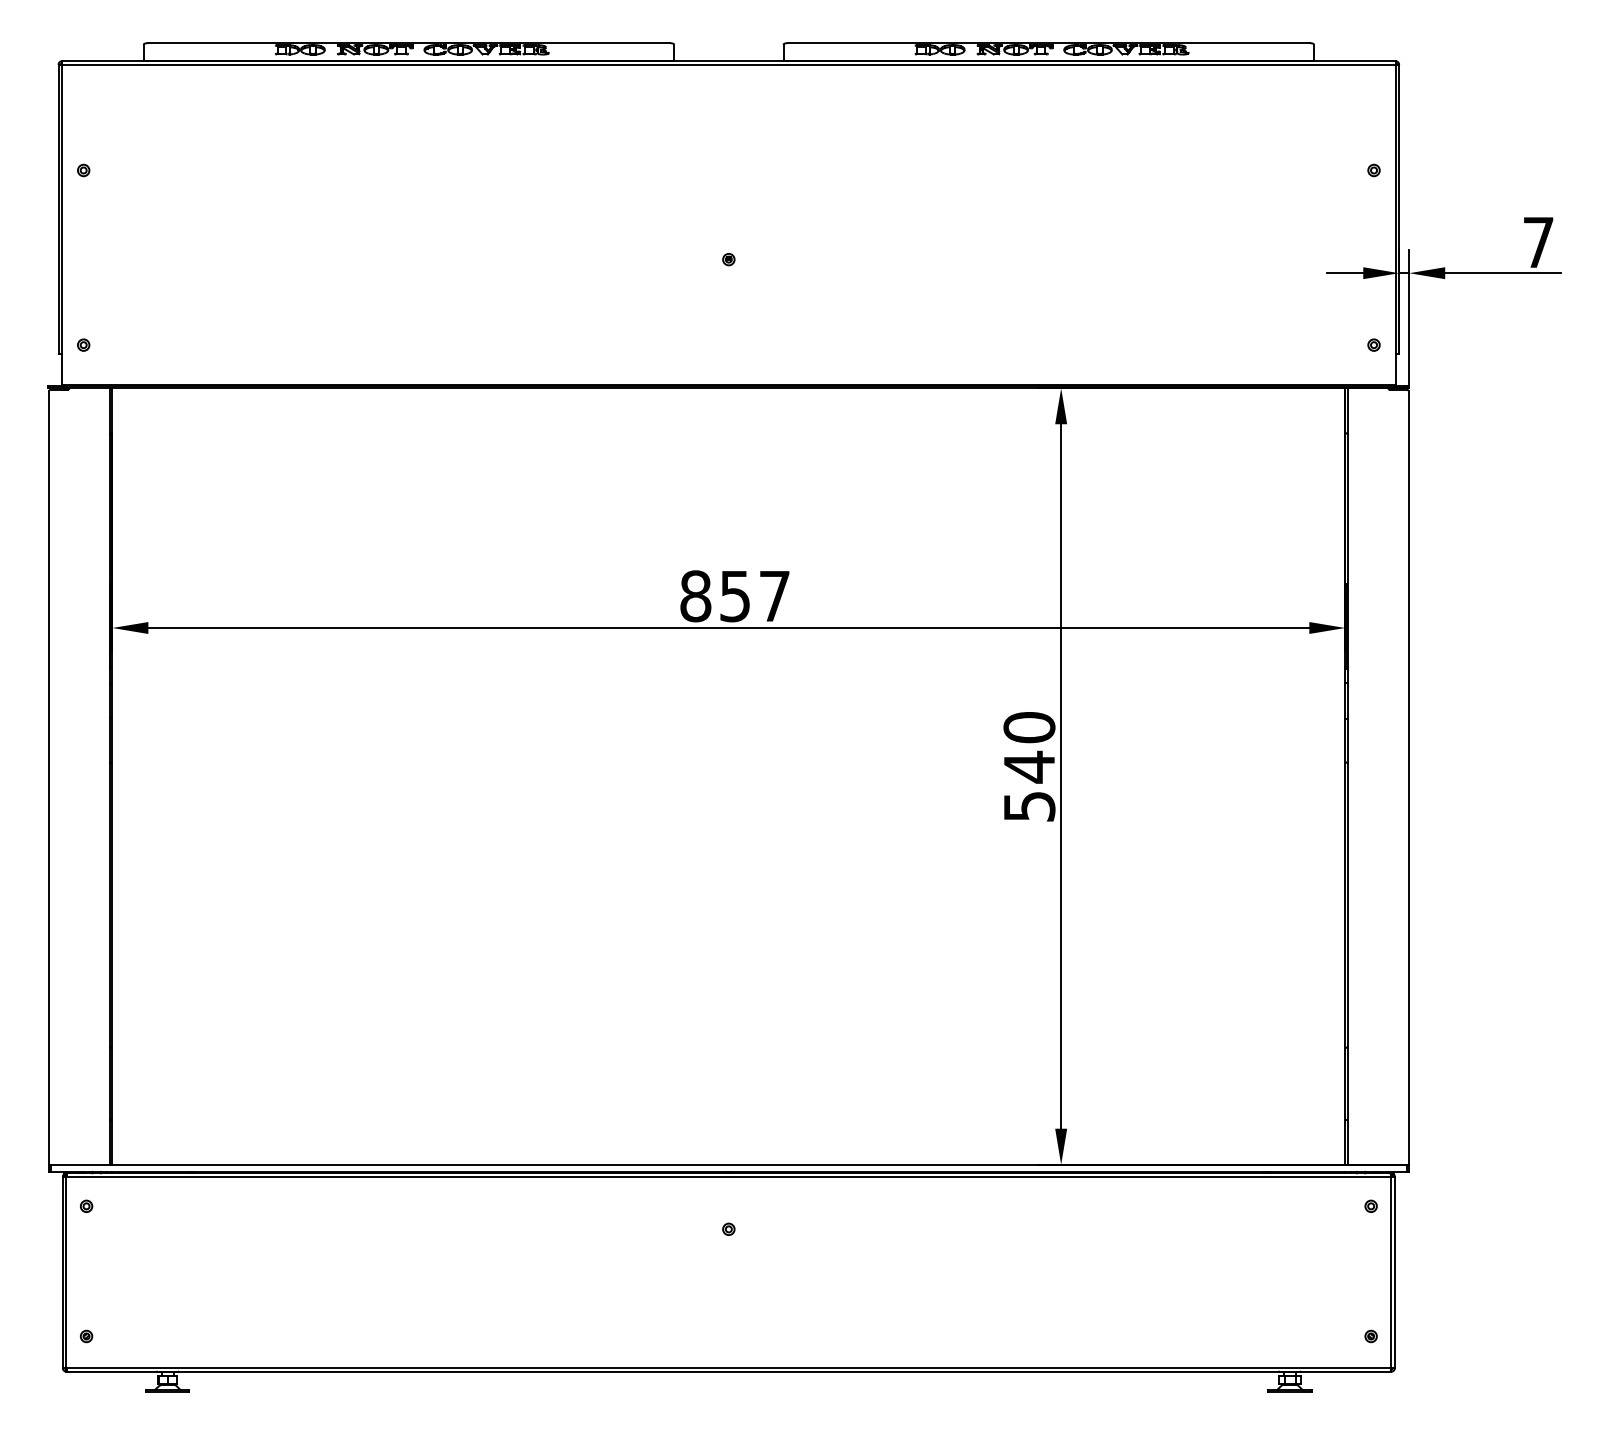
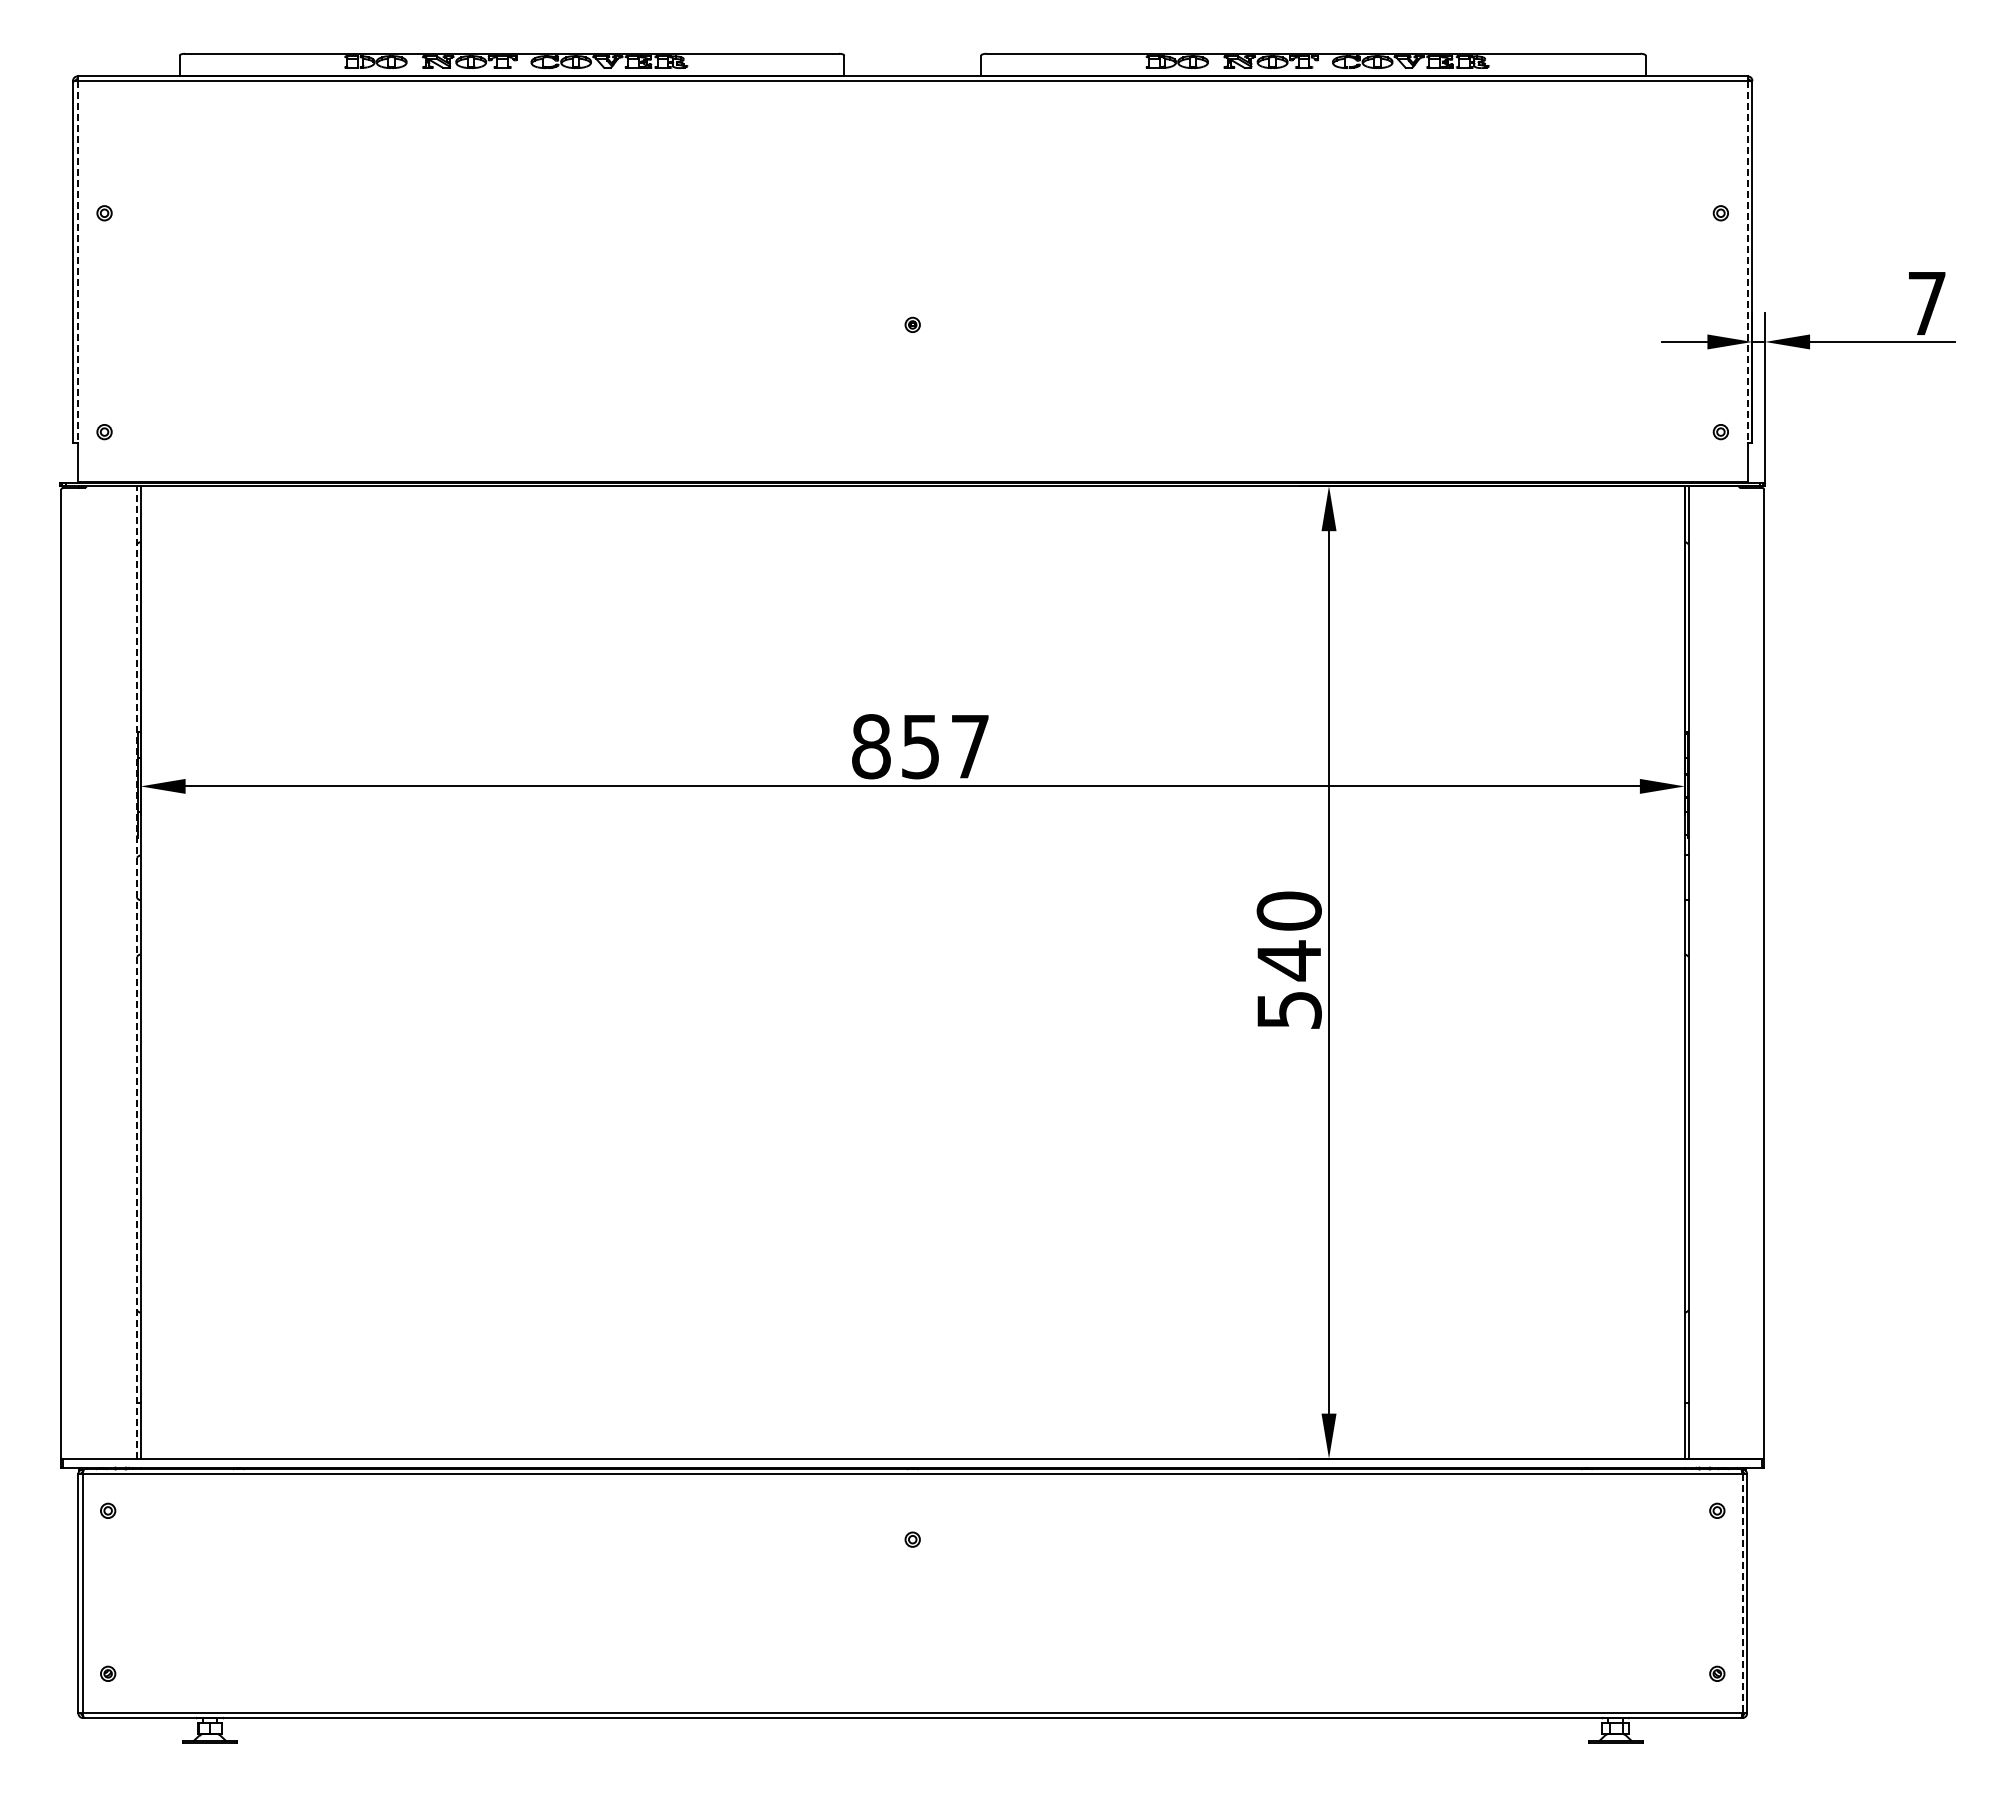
line: (62, 208) -> (77, 261), solid -> dashed
line: (1395, 208) -> (1747, 261), solid -> dashed
line: (109, 775) -> (136, 971), solid -> dashed
line: (1391, 1272) -> (1742, 1593), solid -> dashed

